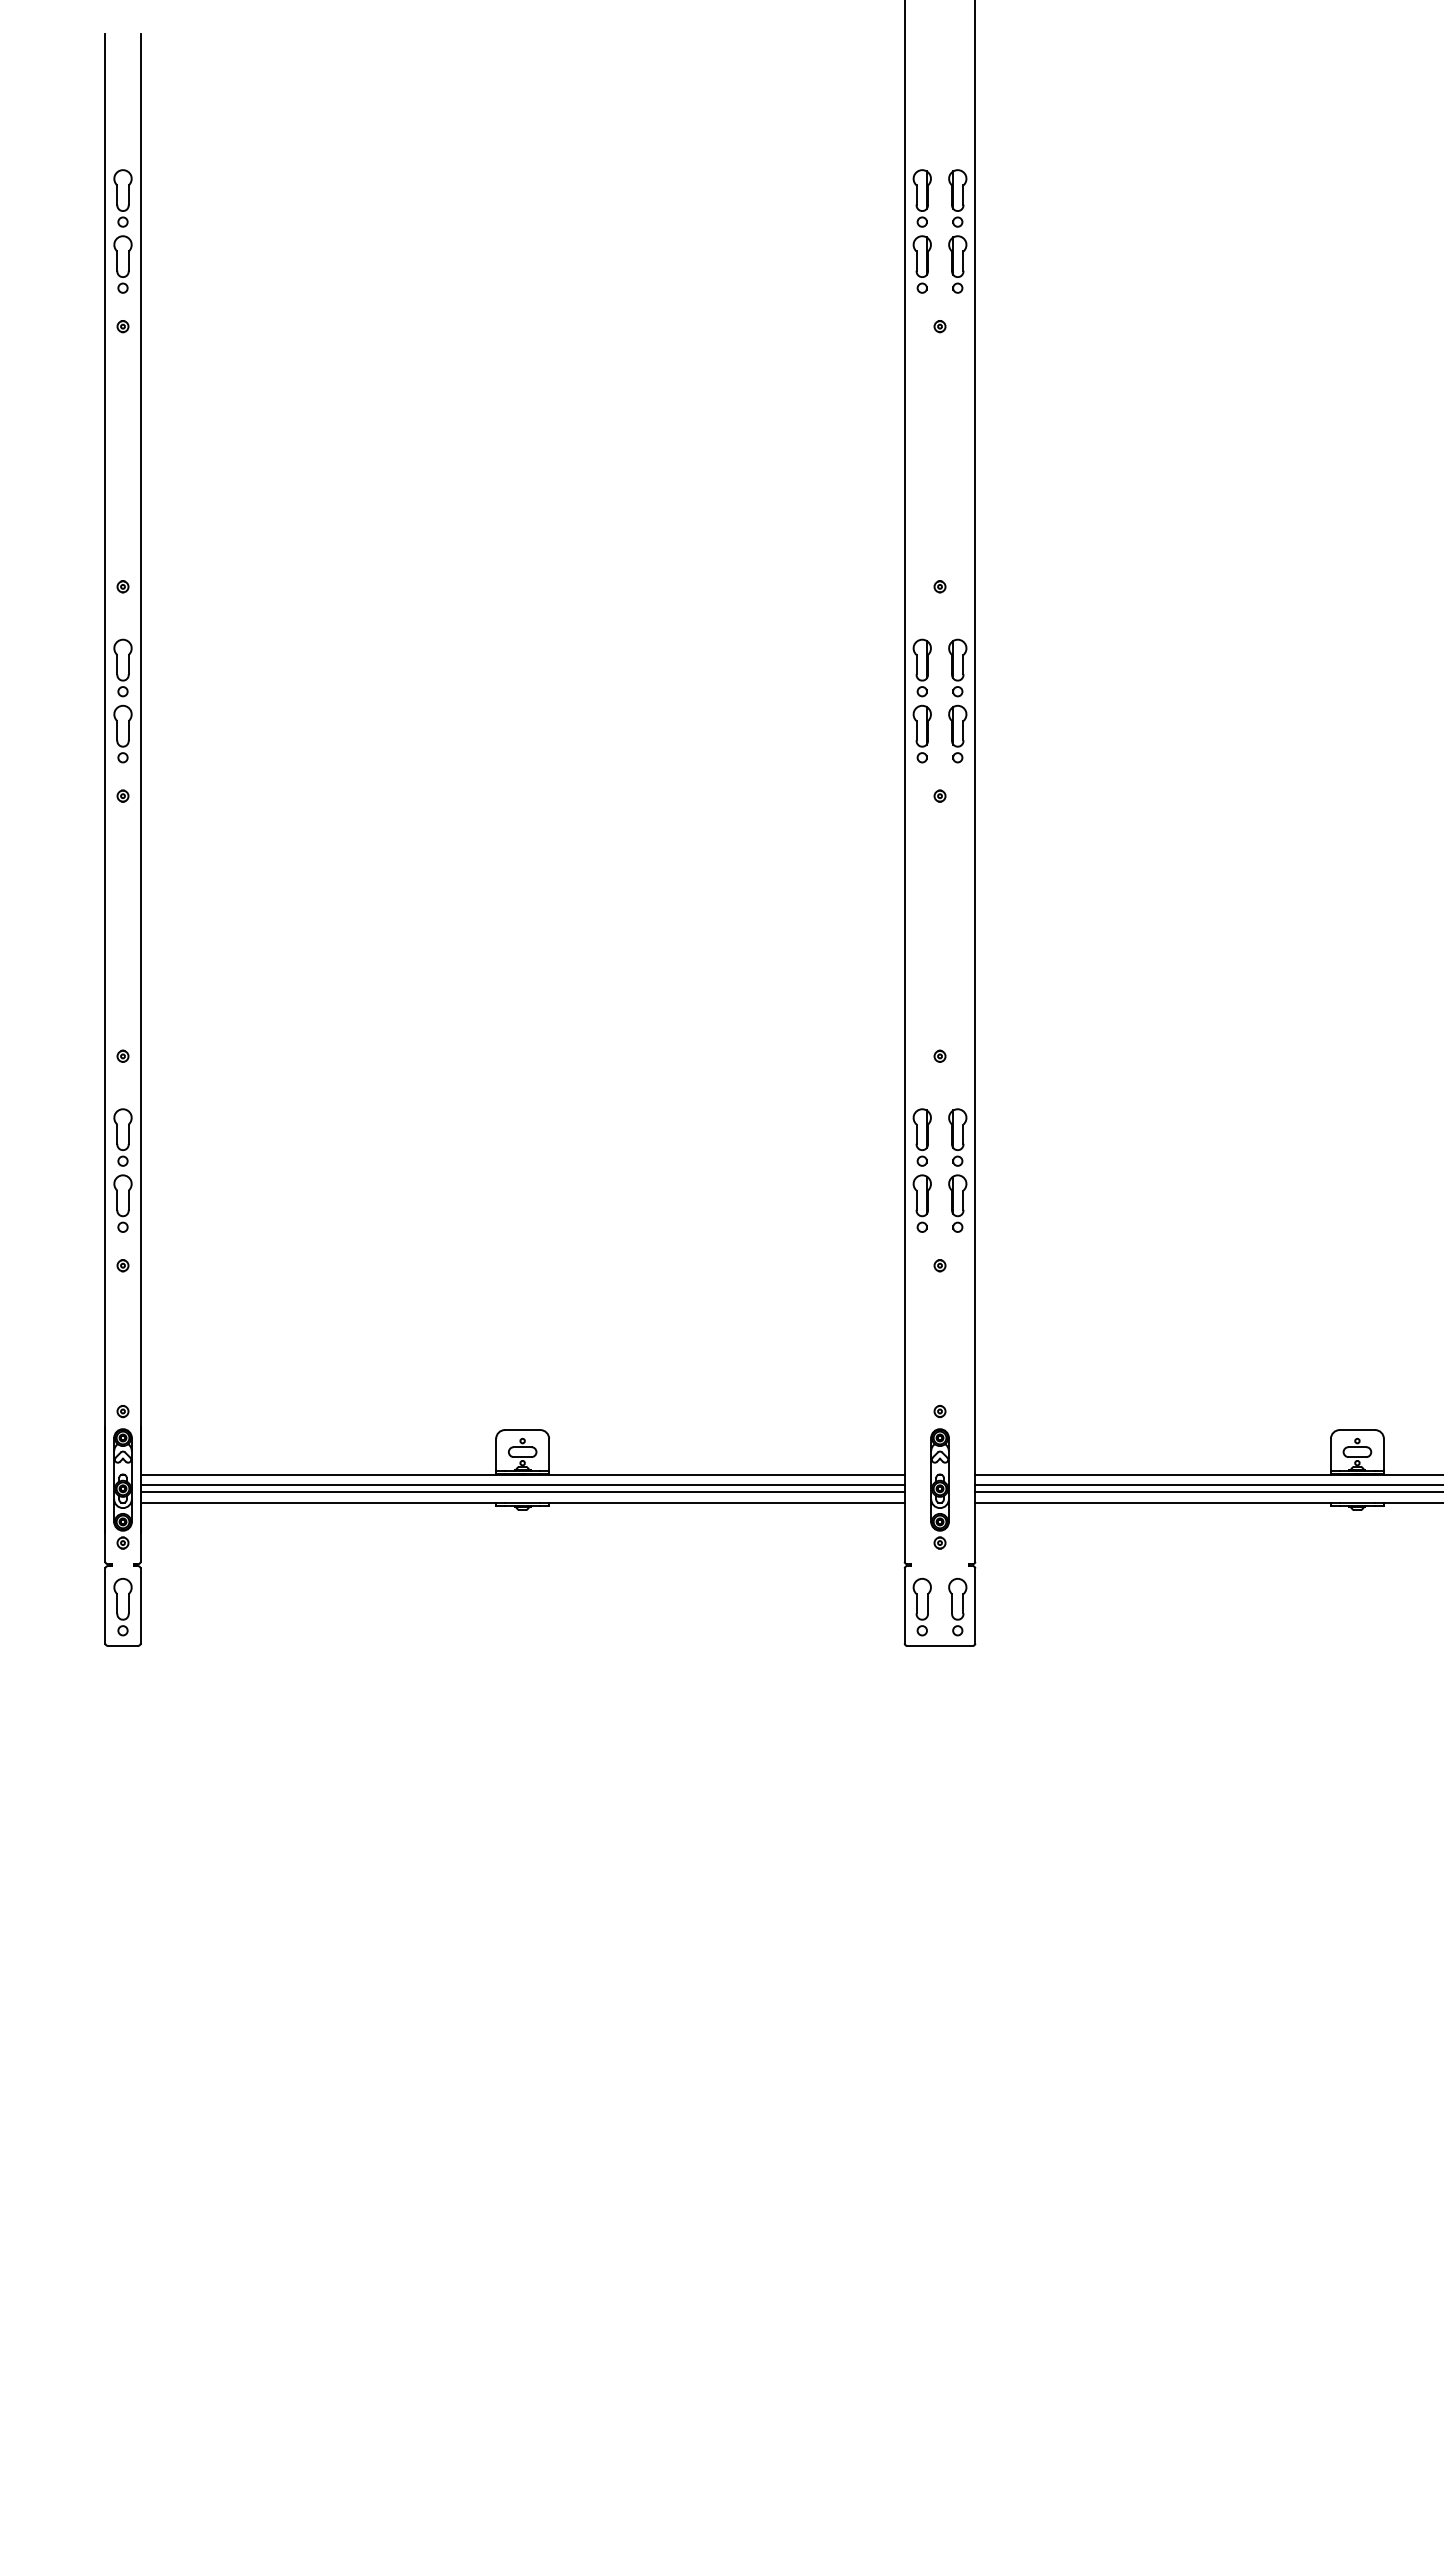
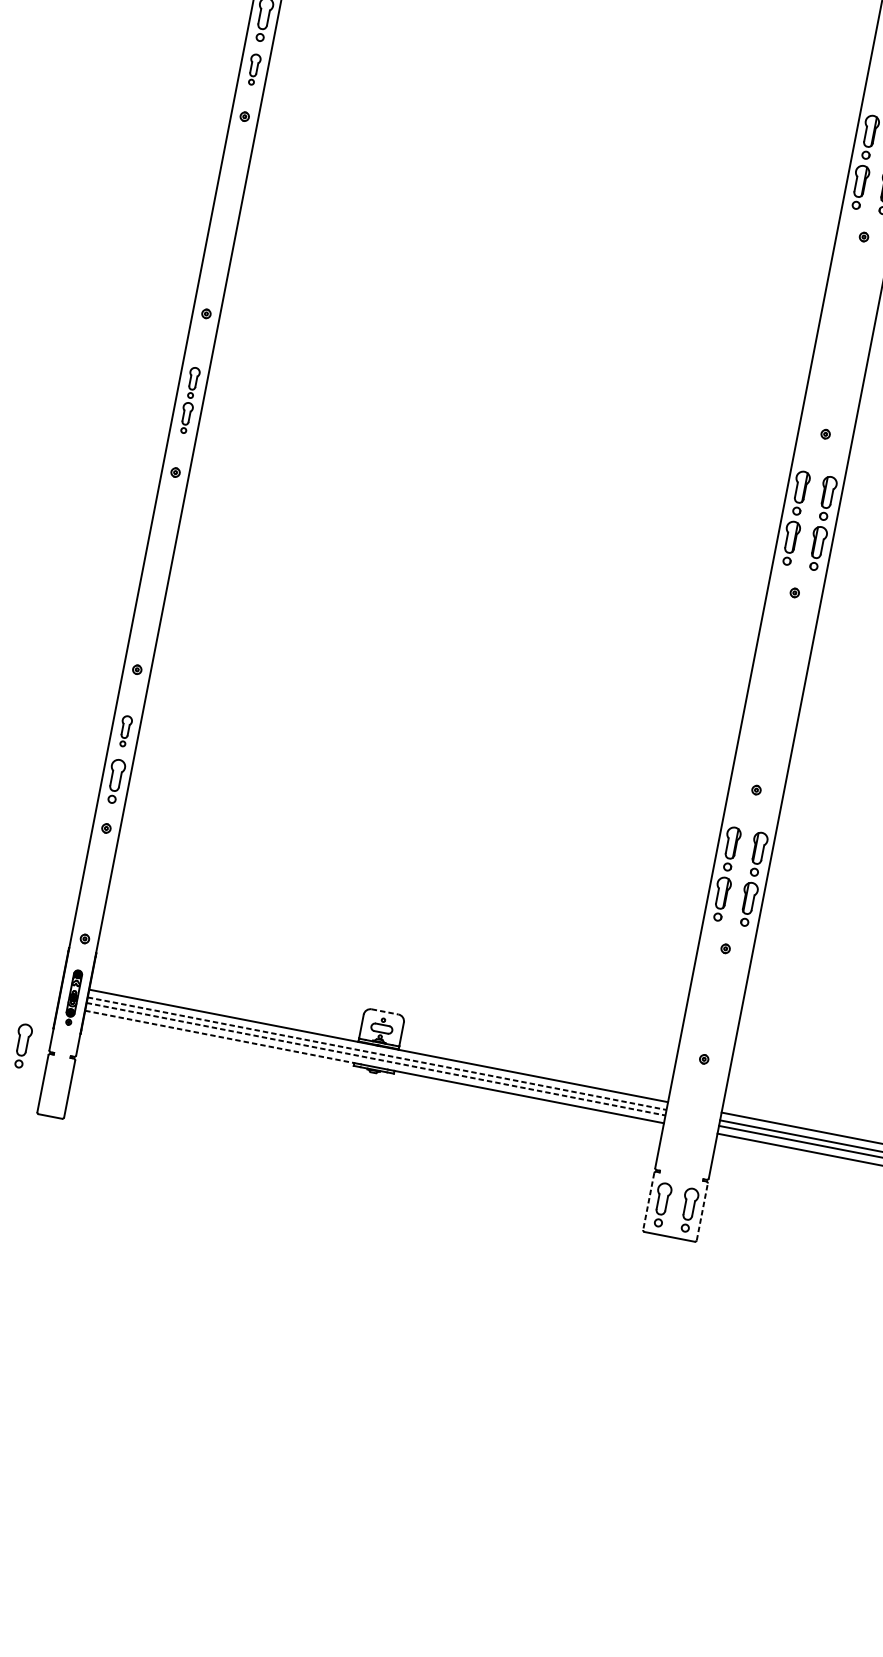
part: (122, 264) -> (253, 69), size x0.7
part: (122, 700) -> (189, 400), size x0.7
part: (122, 1137) -> (124, 731), size x0.7
line: (522, 1430) -> (384, 1012), solid -> dashed
line: (522, 1485) -> (376, 1053), solid -> dashed
part: (122, 1488) -> (73, 997), size x0.6
part: (939, 1488) -> (692, 1117), removed
line: (522, 1492) -> (375, 1059), solid -> dashed
line: (318, 1502) -> (219, 1036), solid -> dashed
line: (904, 1606) -> (648, 1201), solid -> dashed
line: (975, 1606) -> (702, 1212), solid -> dashed
part: (122, 1607) -> (22, 1046), moved

